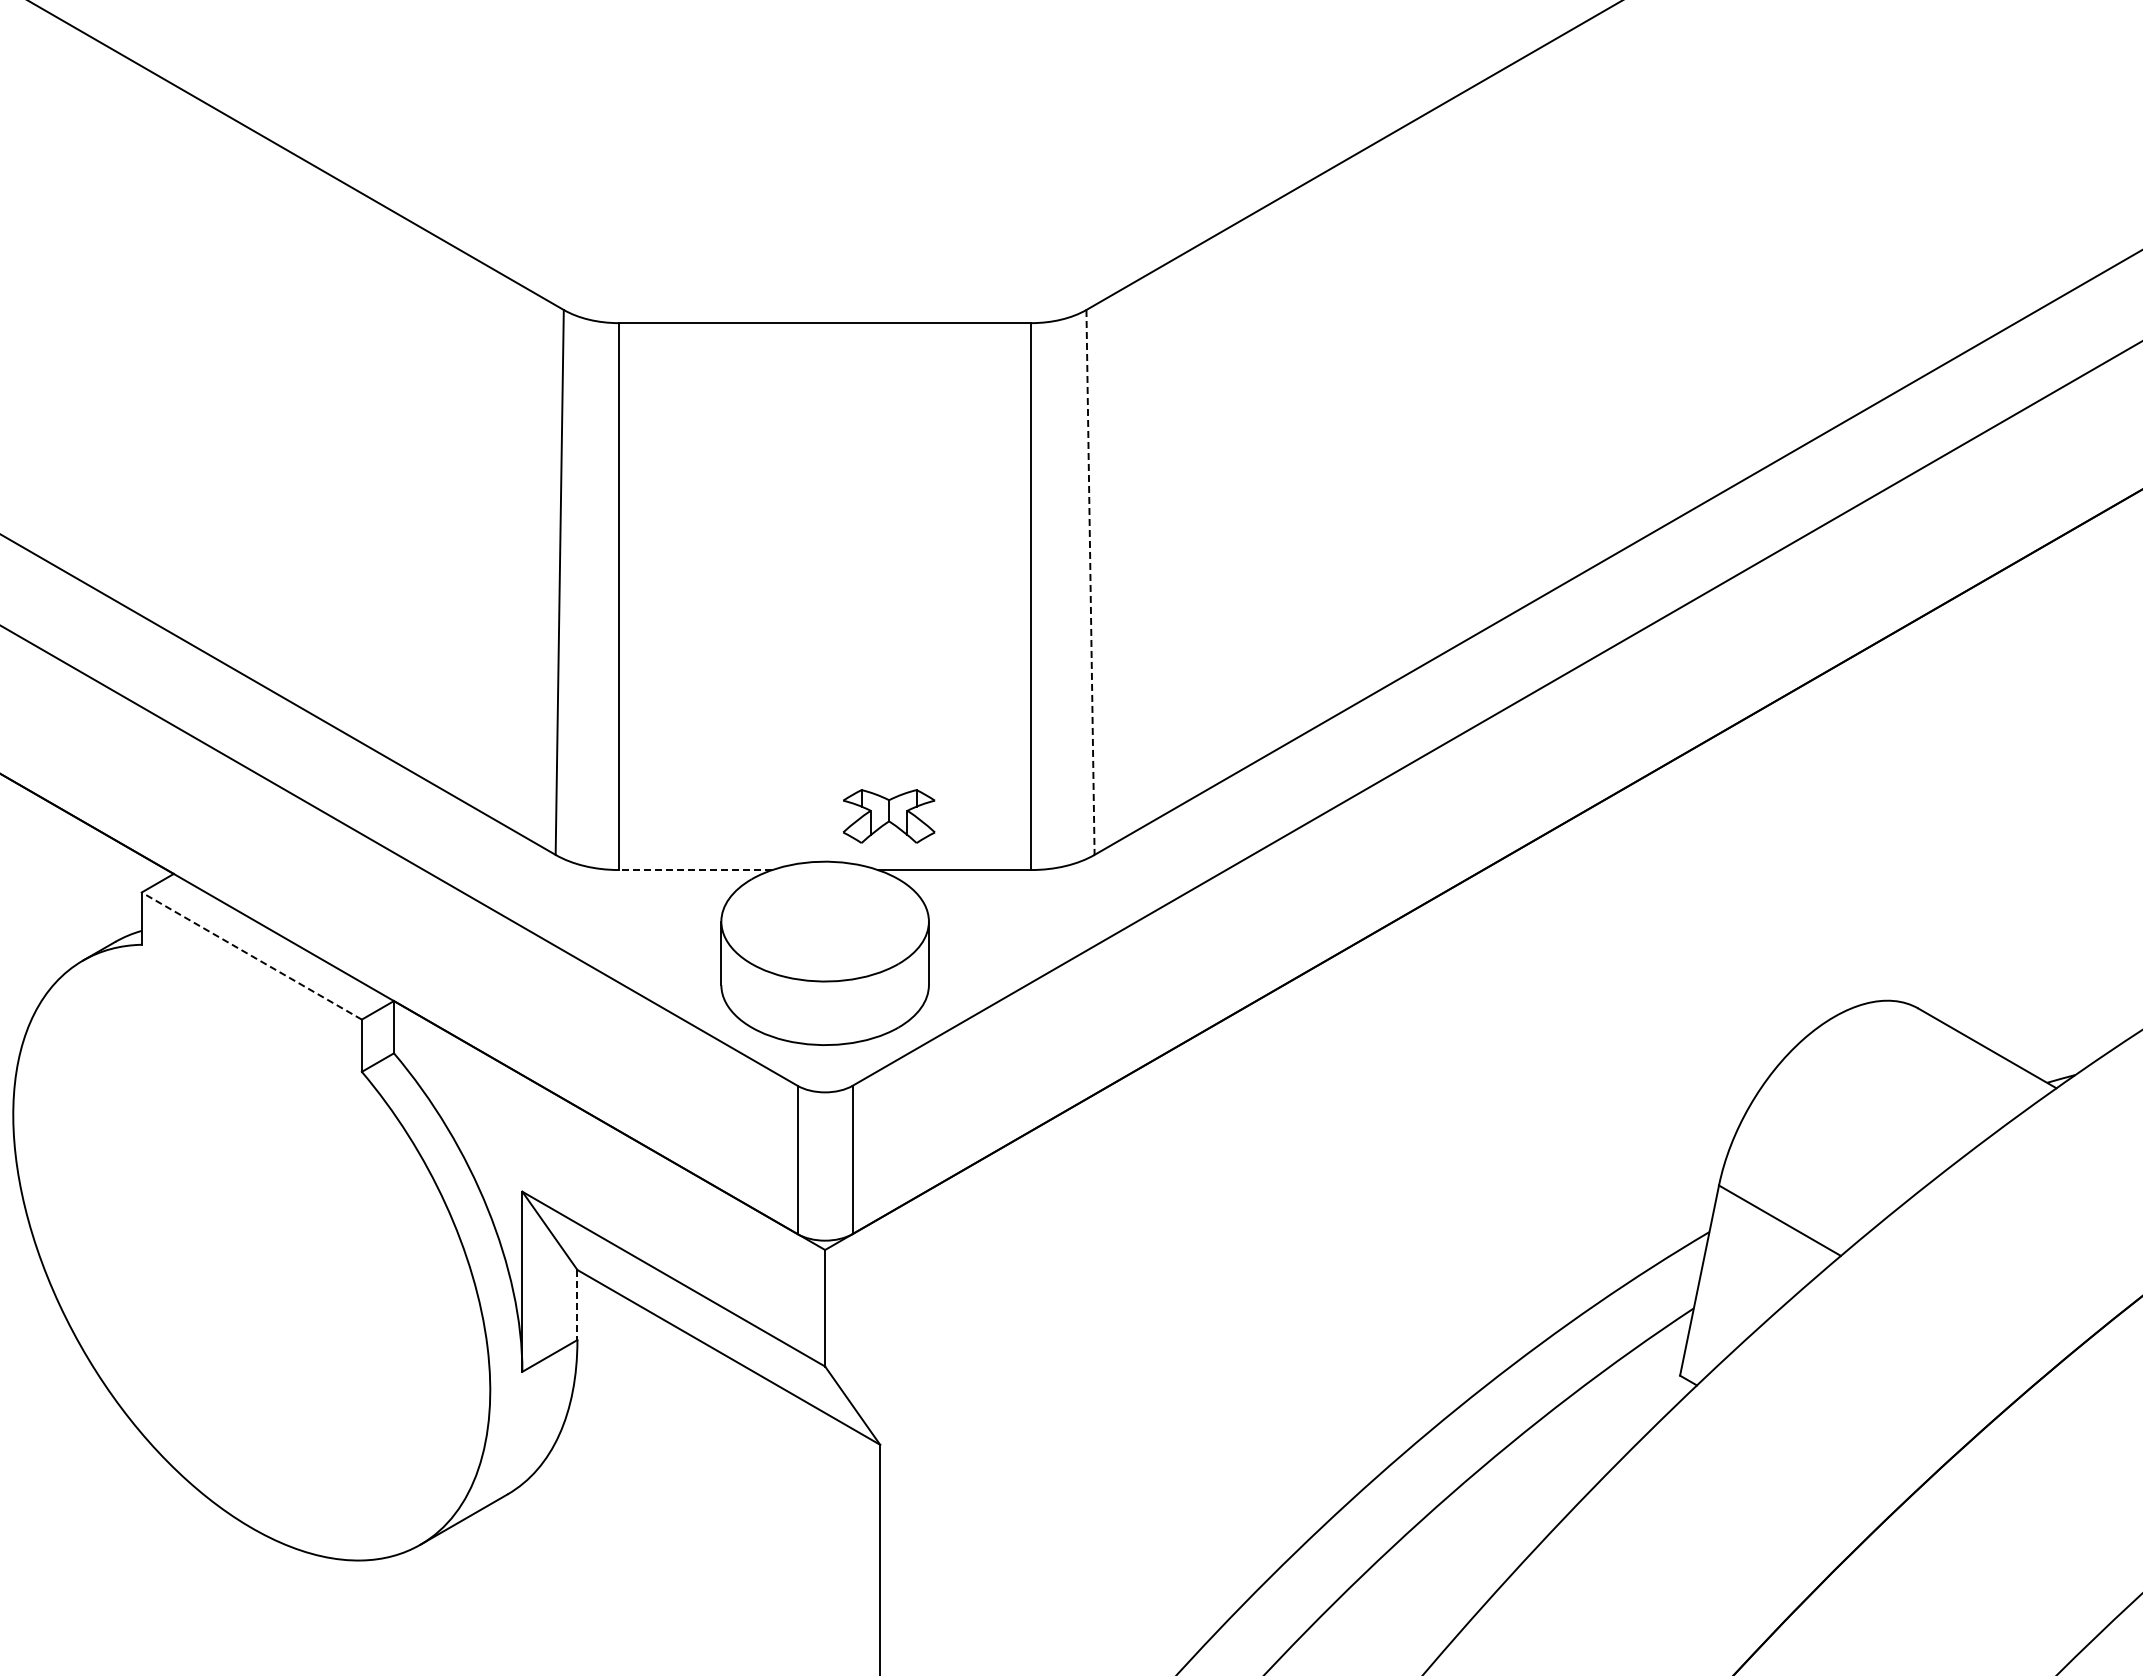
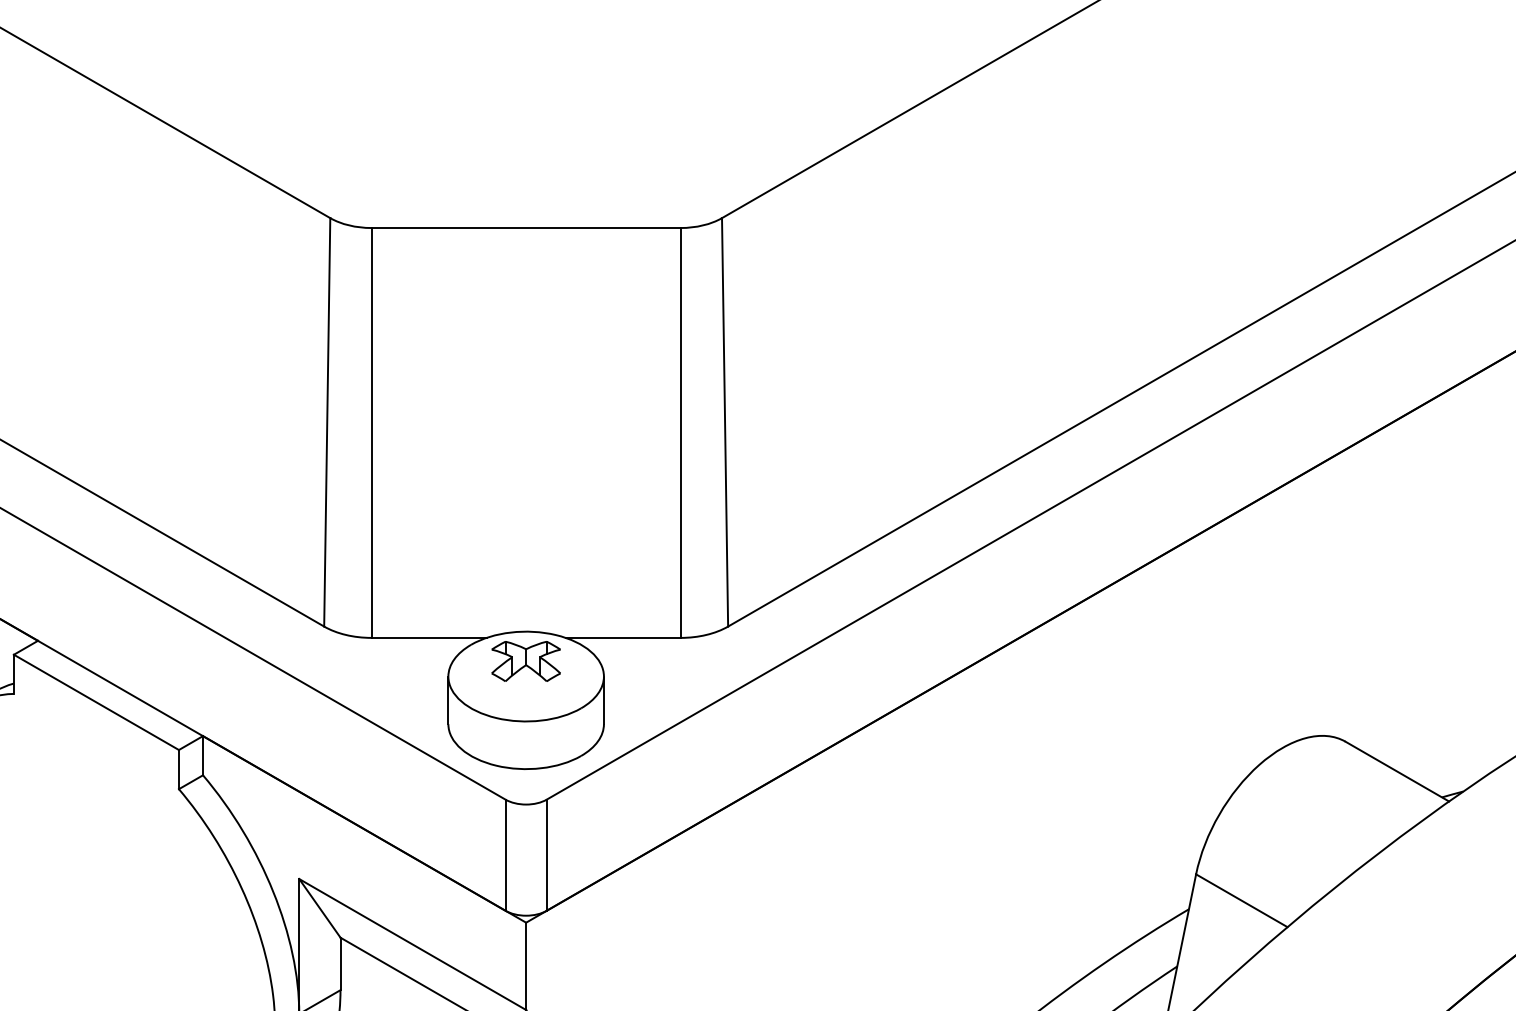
line: (1090, 582) -> (725, 422), dashed -> solid
part: (888, 816) -> (525, 661), moved
line: (695, 870) -> (428, 638), dashed -> solid
line: (251, 955) -> (96, 701), dashed -> solid
line: (577, 1305) -> (340, 964), dashed -> solid

